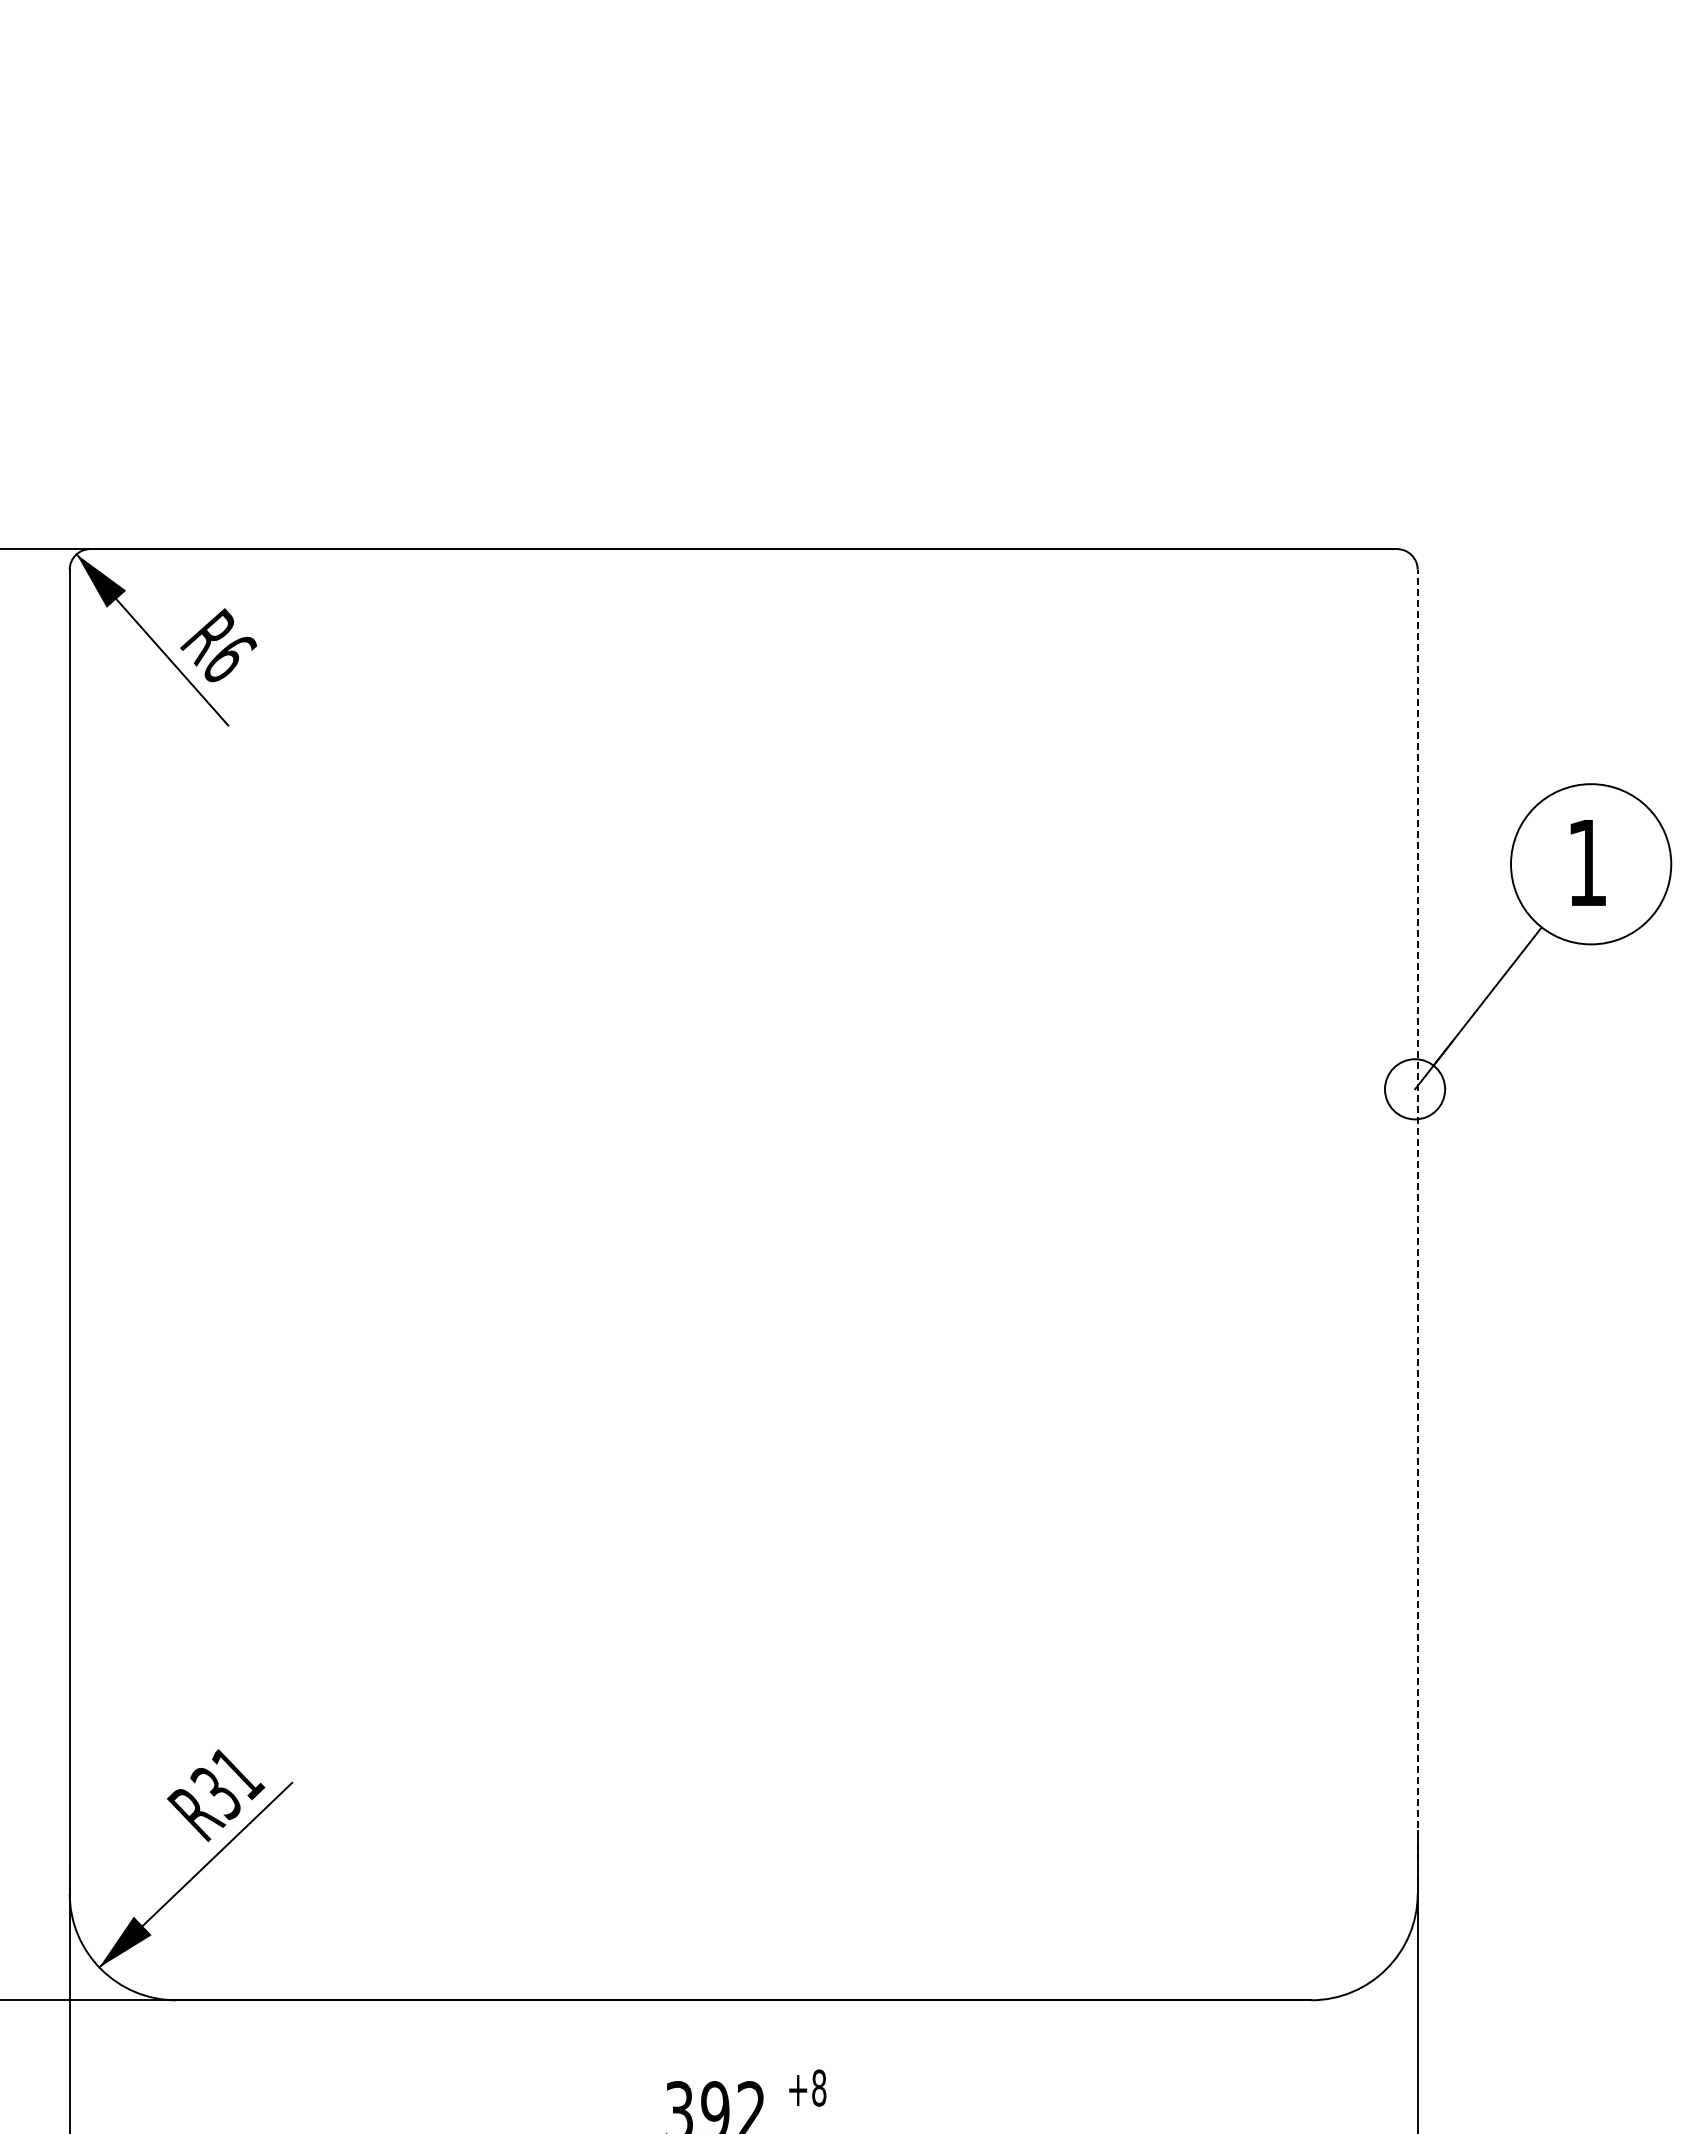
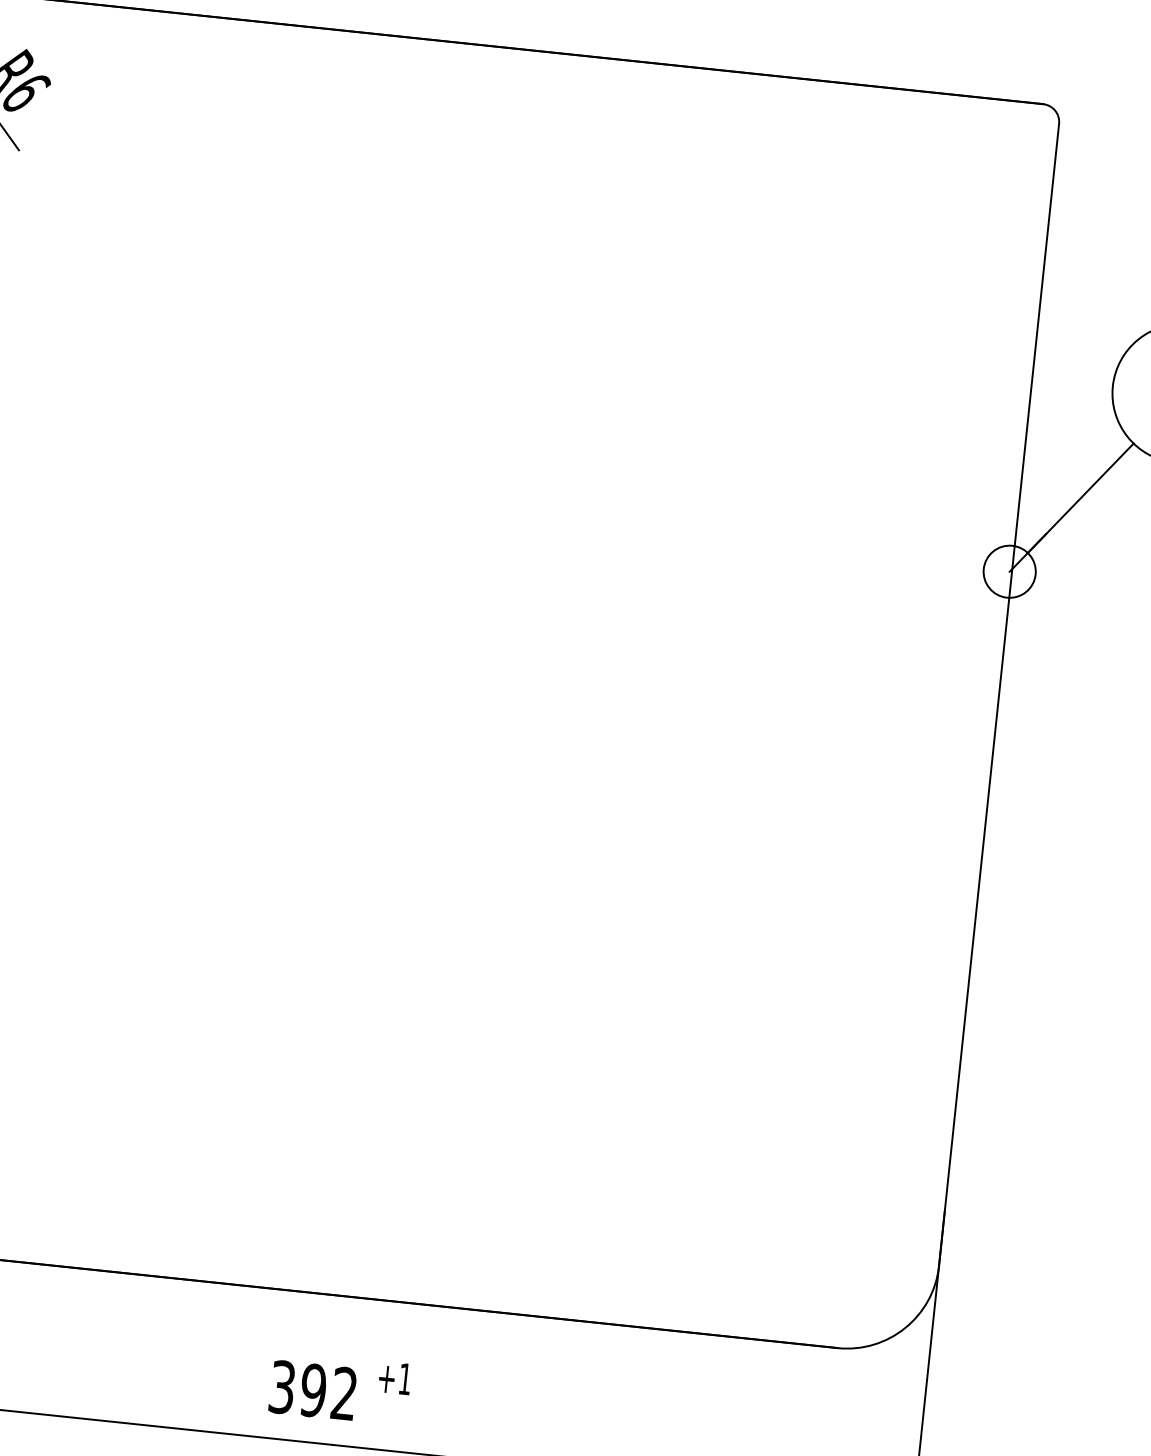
line: (1417, 1231) -> (998, 694), dashed -> solid
text: (819, 2087) -> (405, 1378), +8 -> +1

